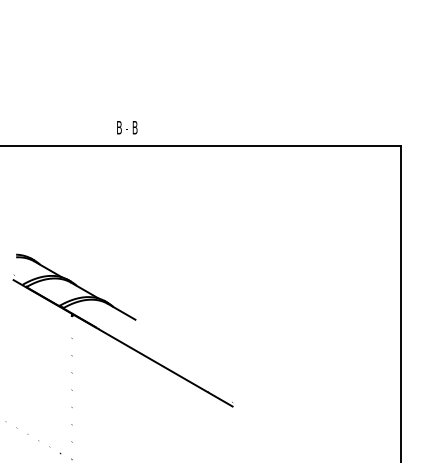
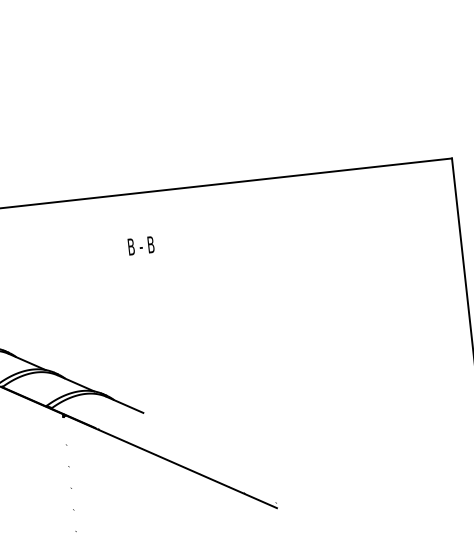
text: (127, 127) -> (141, 245), moved

